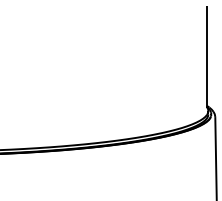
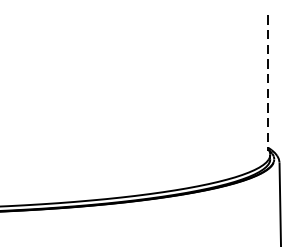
line: (206, 57) -> (267, 83), solid -> dashed

